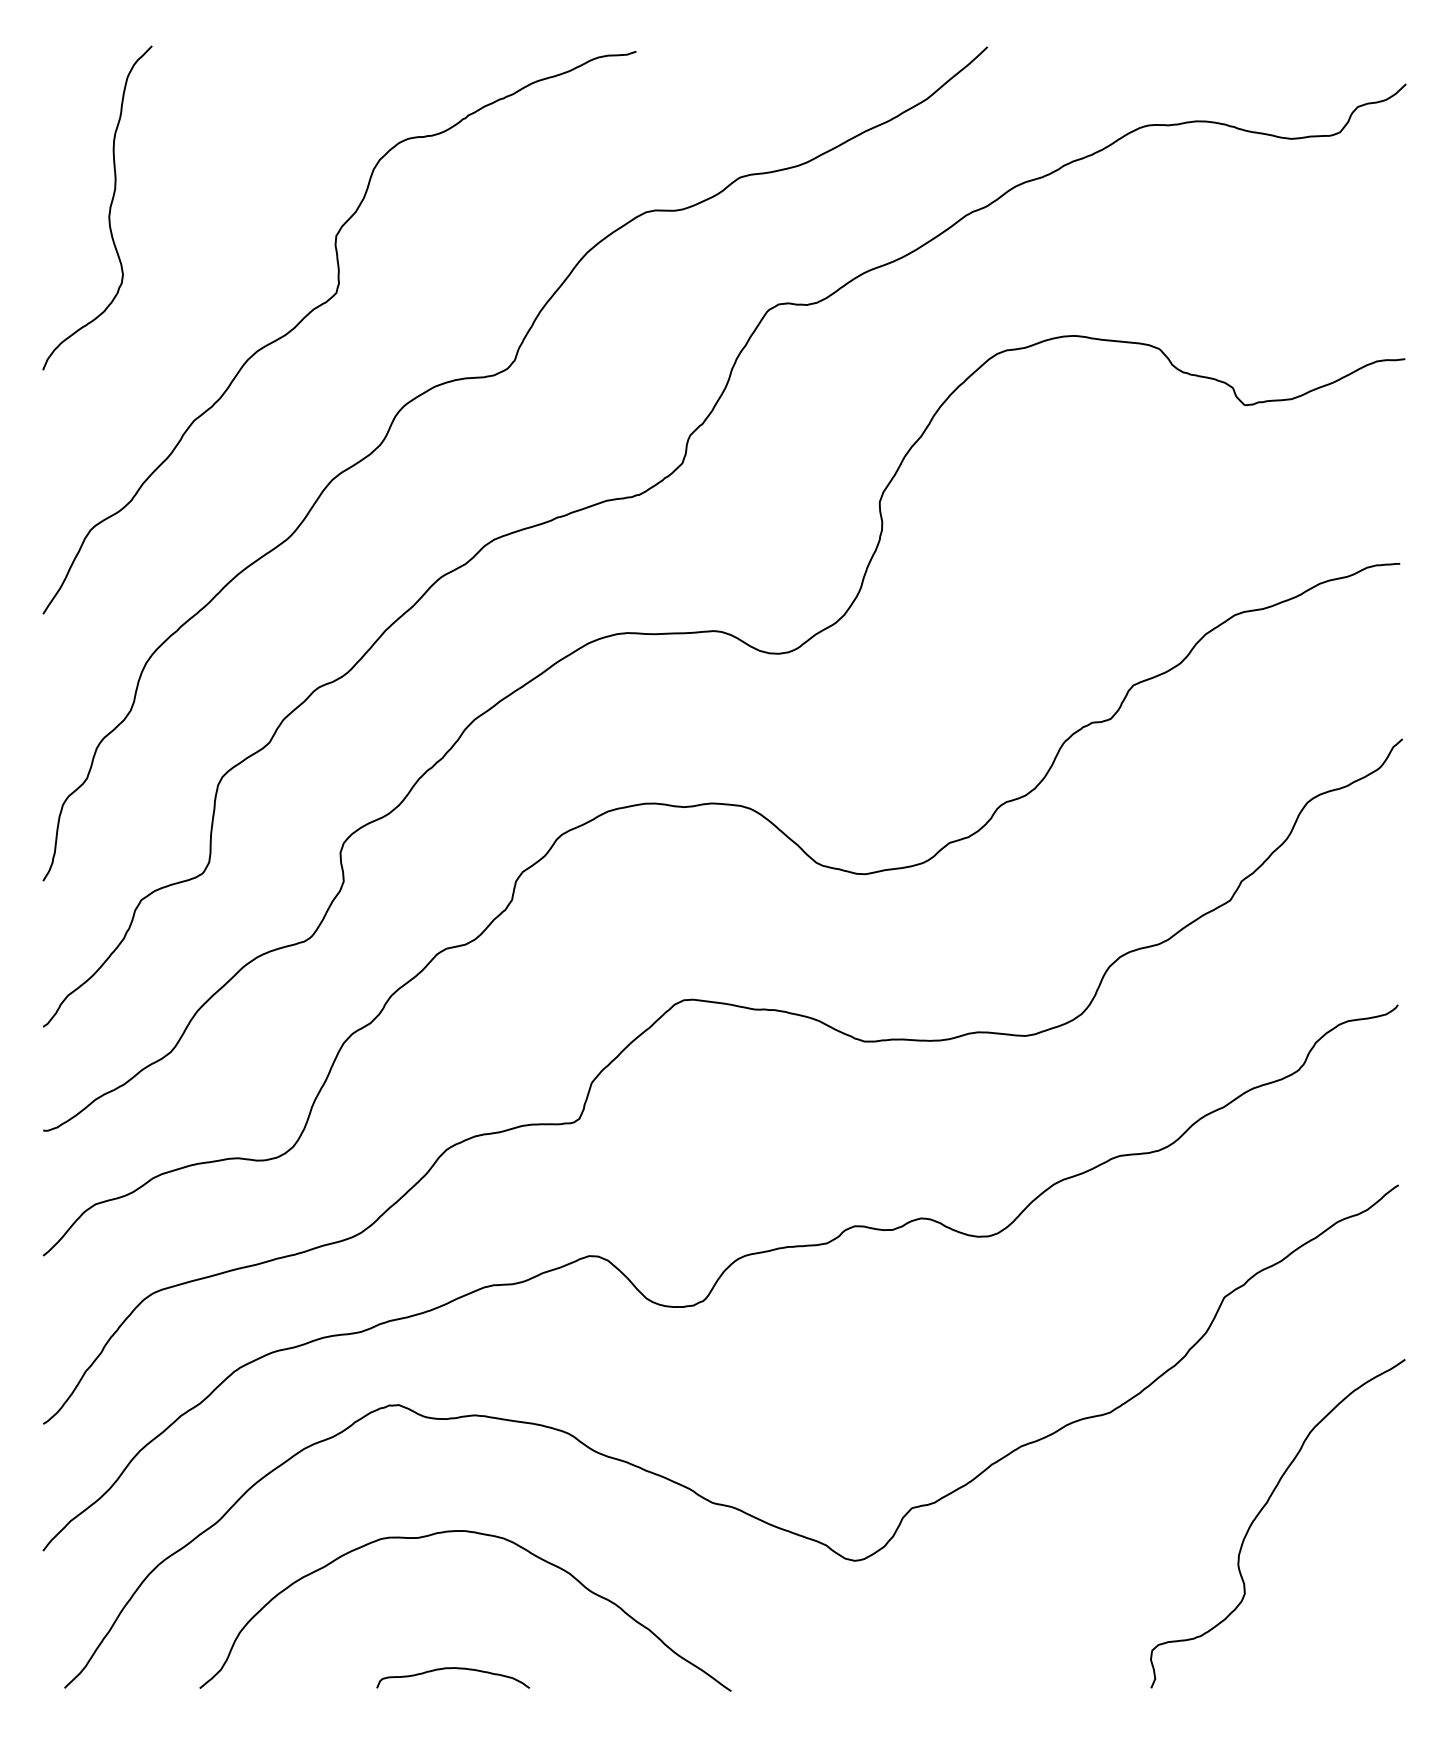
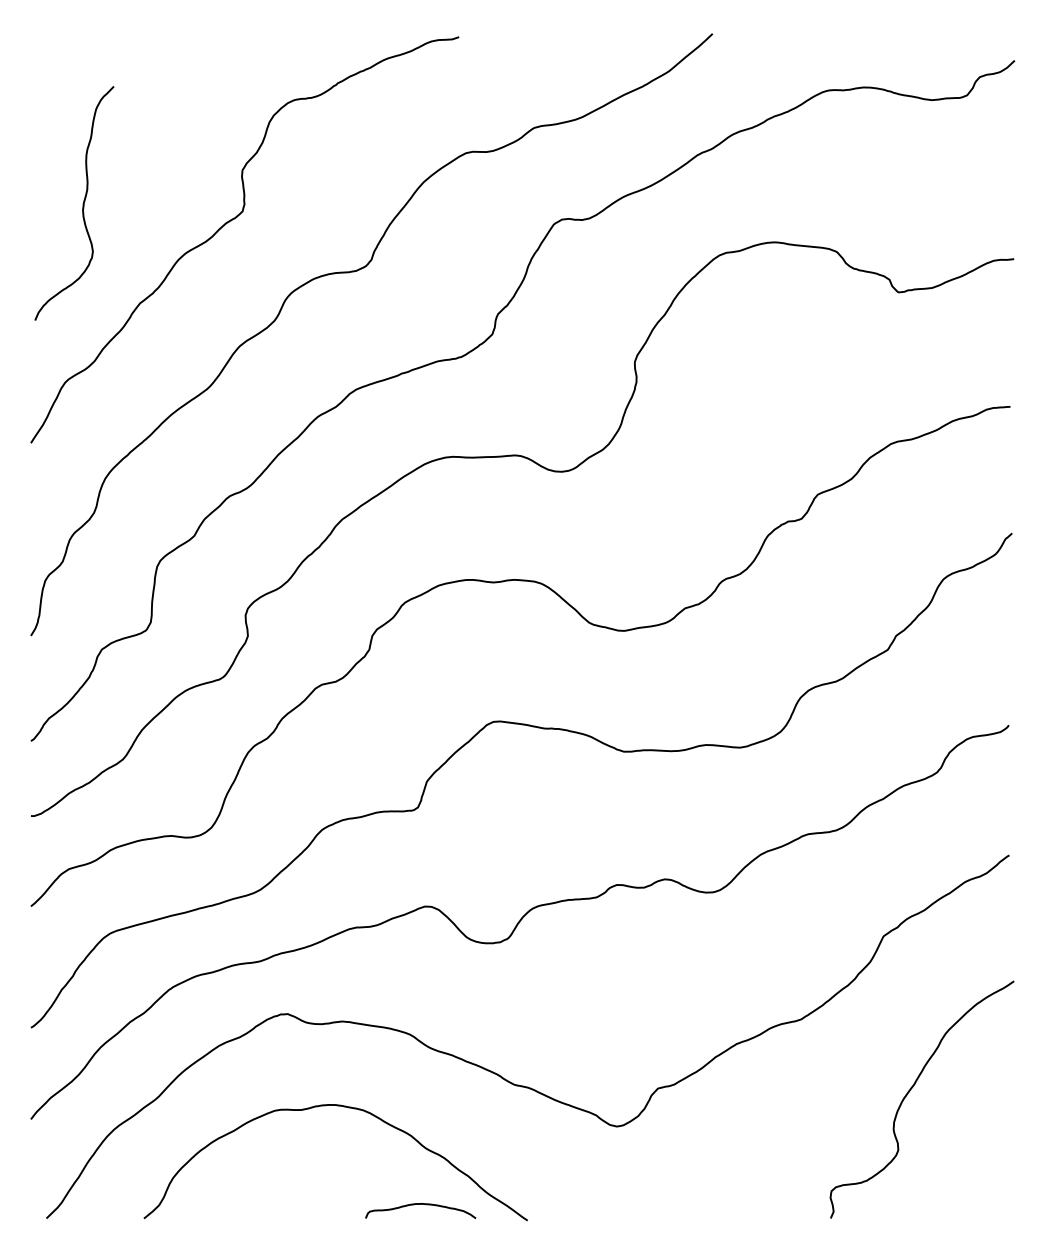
curve: (109, 207) -> (83, 203), moved
curve: (450, 1669) -> (418, 1204), moved

